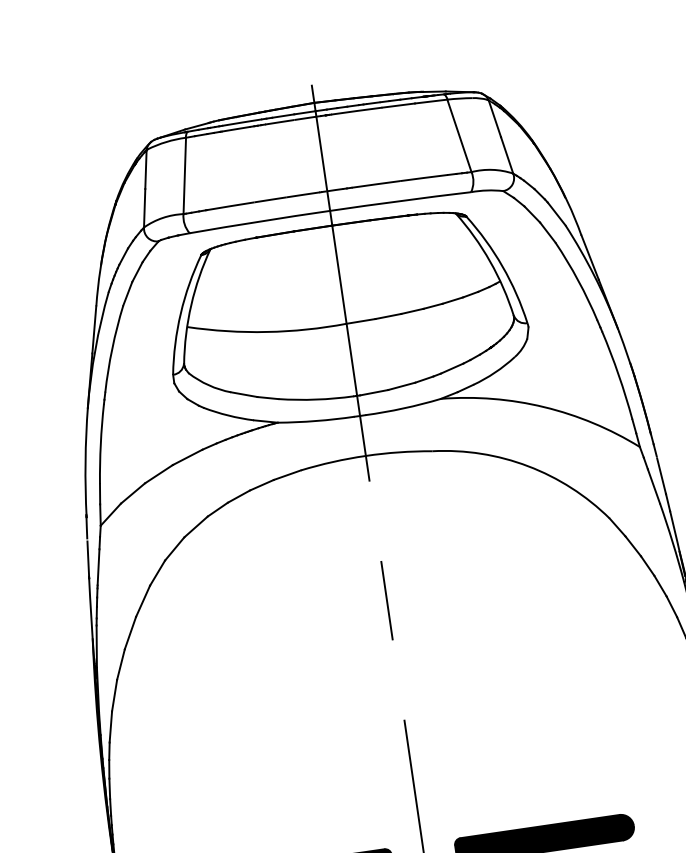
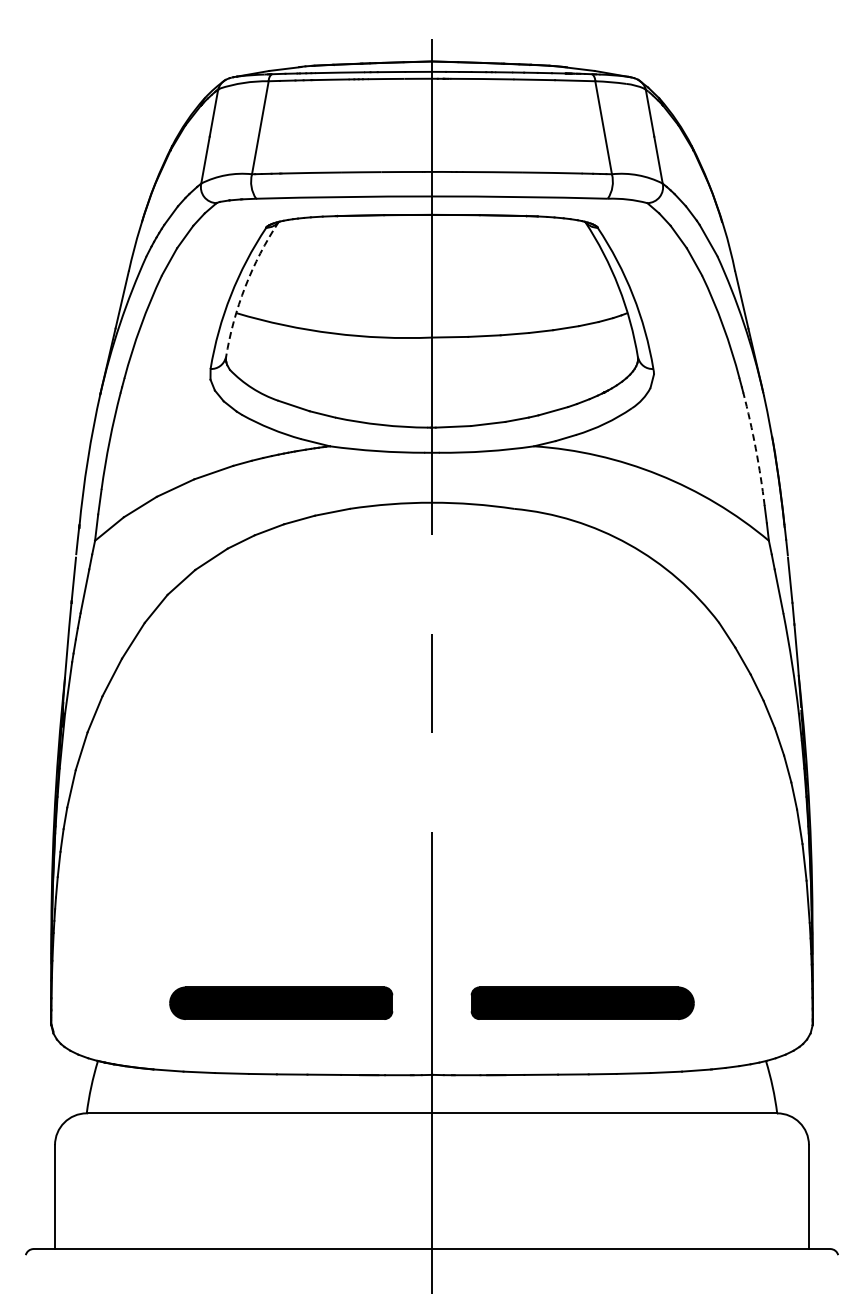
arc: (191, 304) -> (245, 286), solid -> dashed
arc: (618, 374) -> (755, 448), solid -> dashed

